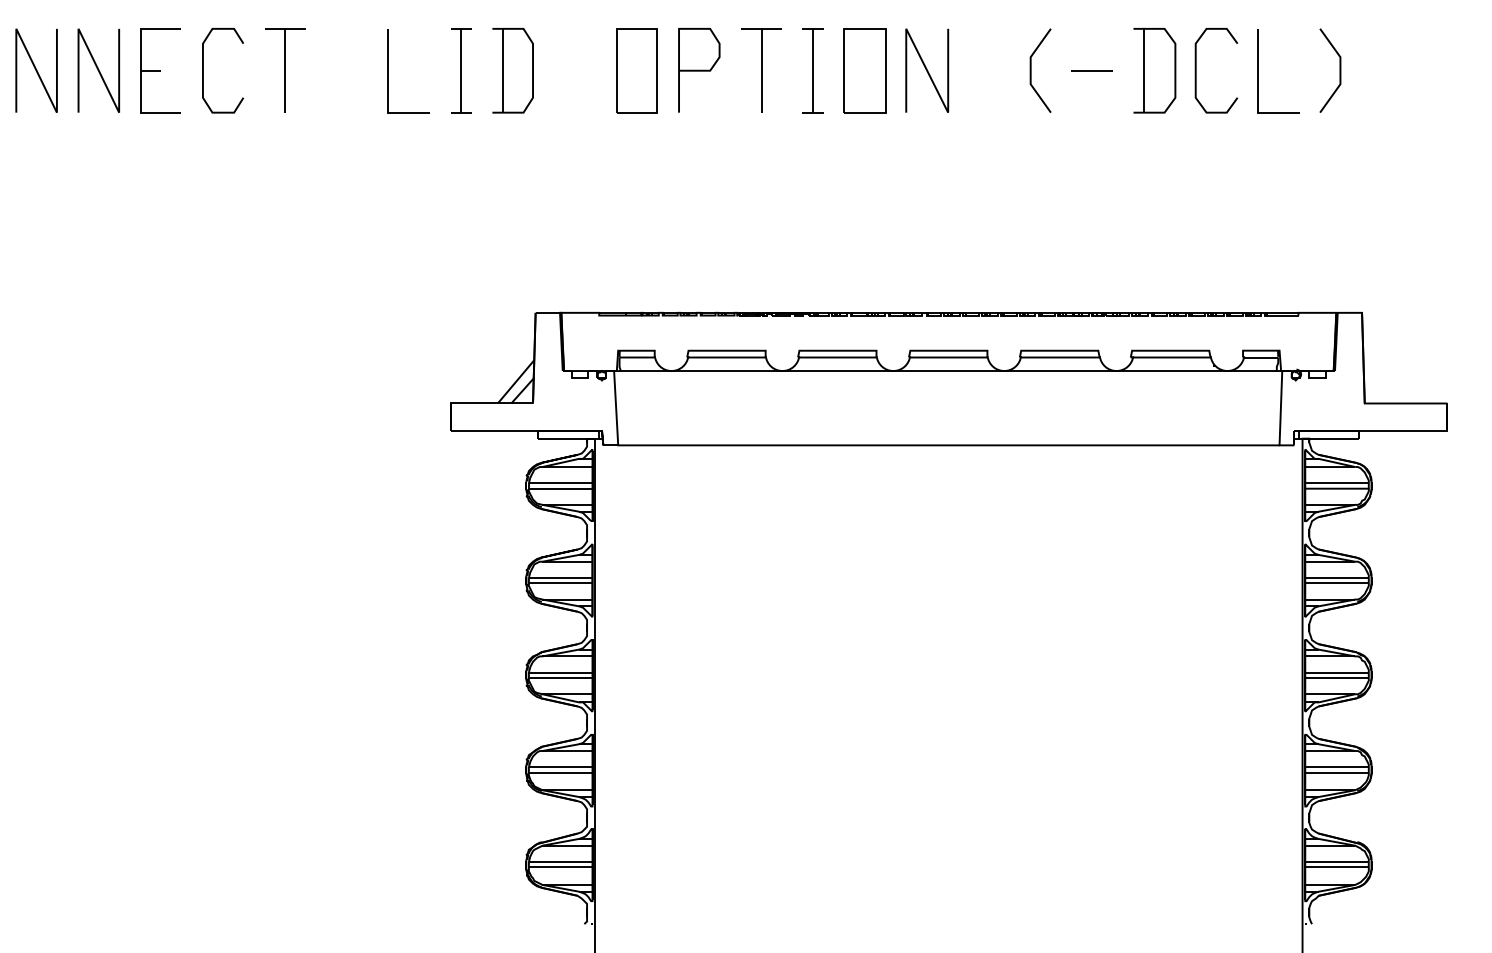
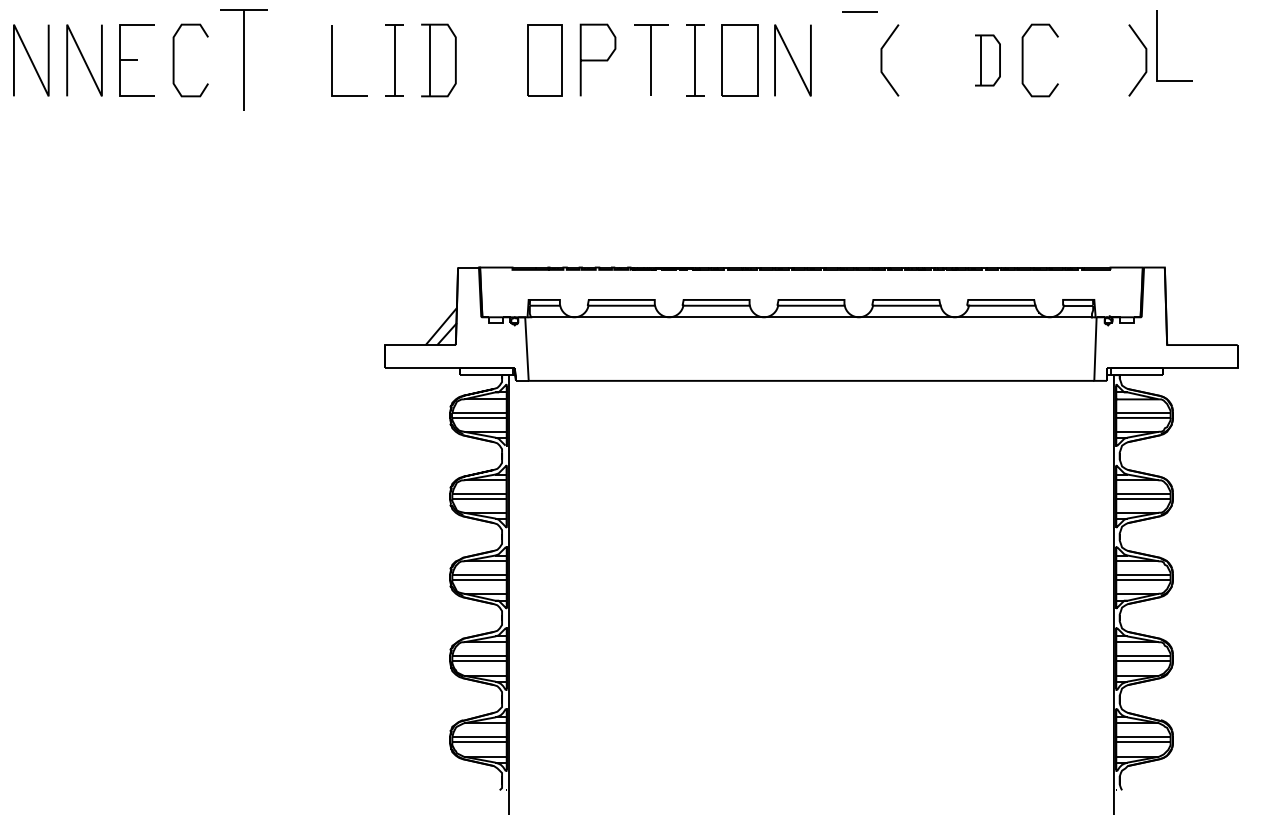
part: (284, 69) -> (243, 59), size x1.4
line: (1091, 69) -> (859, 11), moved
part: (1154, 70) -> (987, 60), size x0.7
line: (1258, 70) -> (1157, 45), moved

